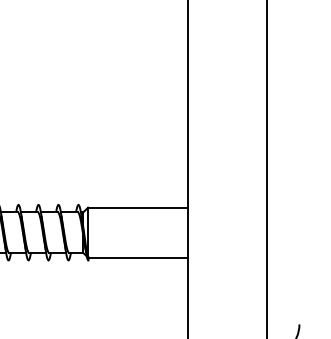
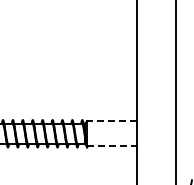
line: (137, 207) -> (111, 121), solid -> dashed
line: (139, 258) -> (112, 146), solid -> dashed

